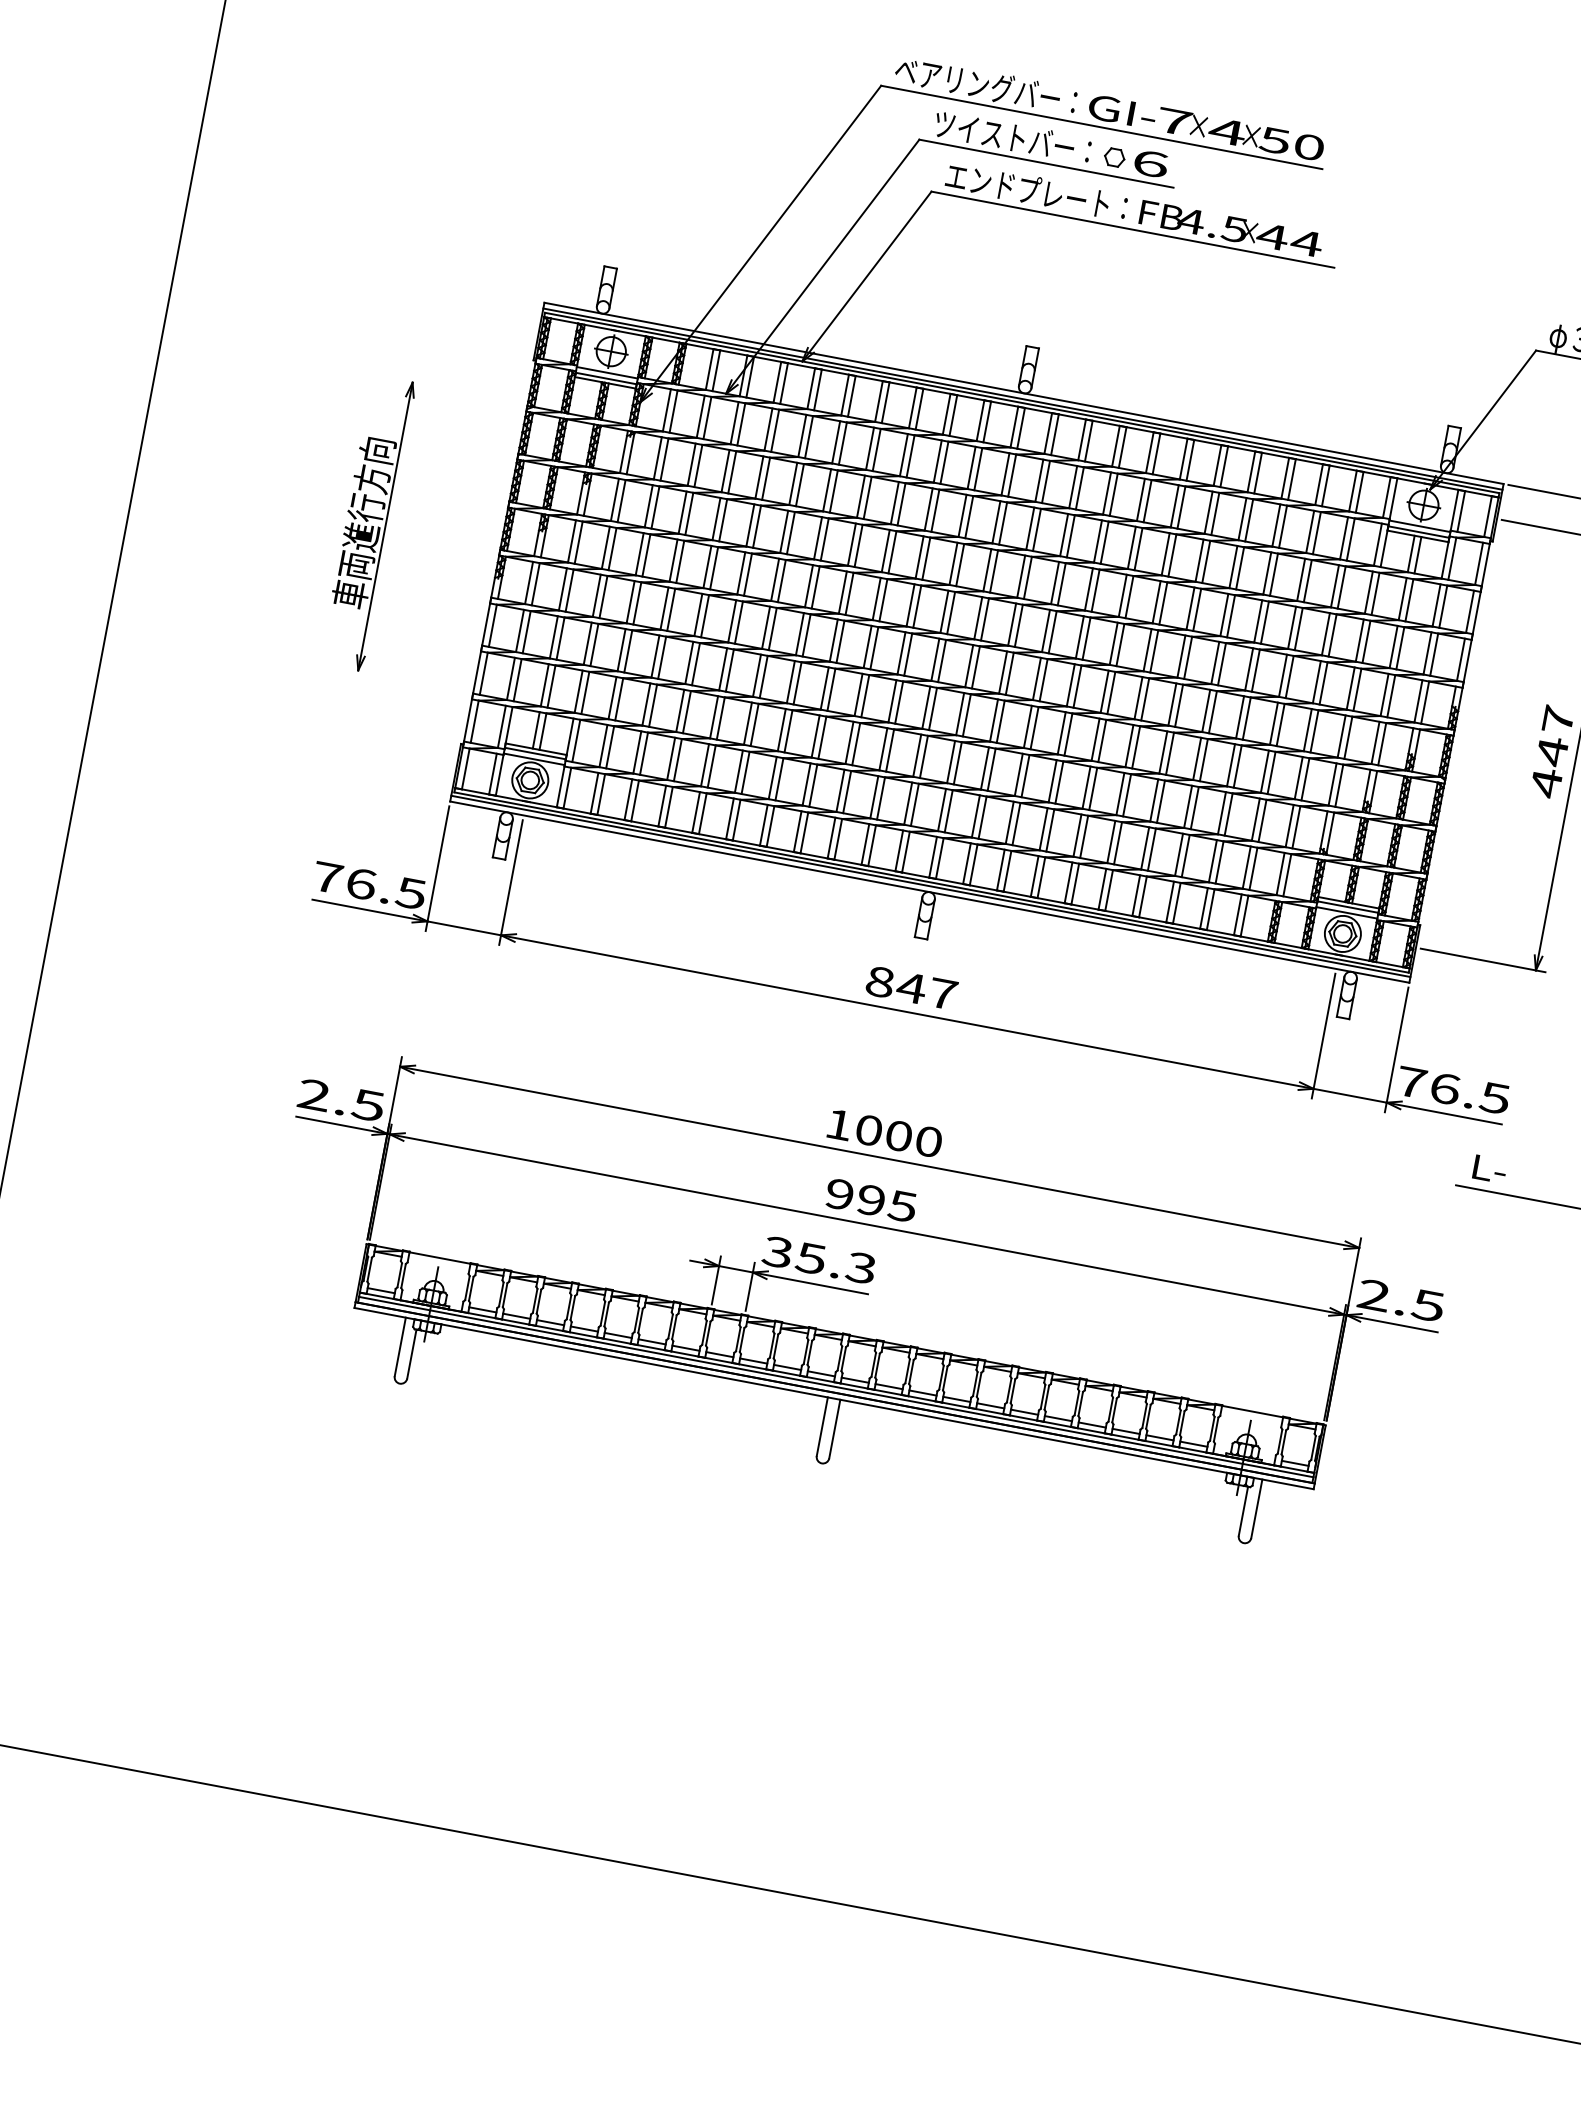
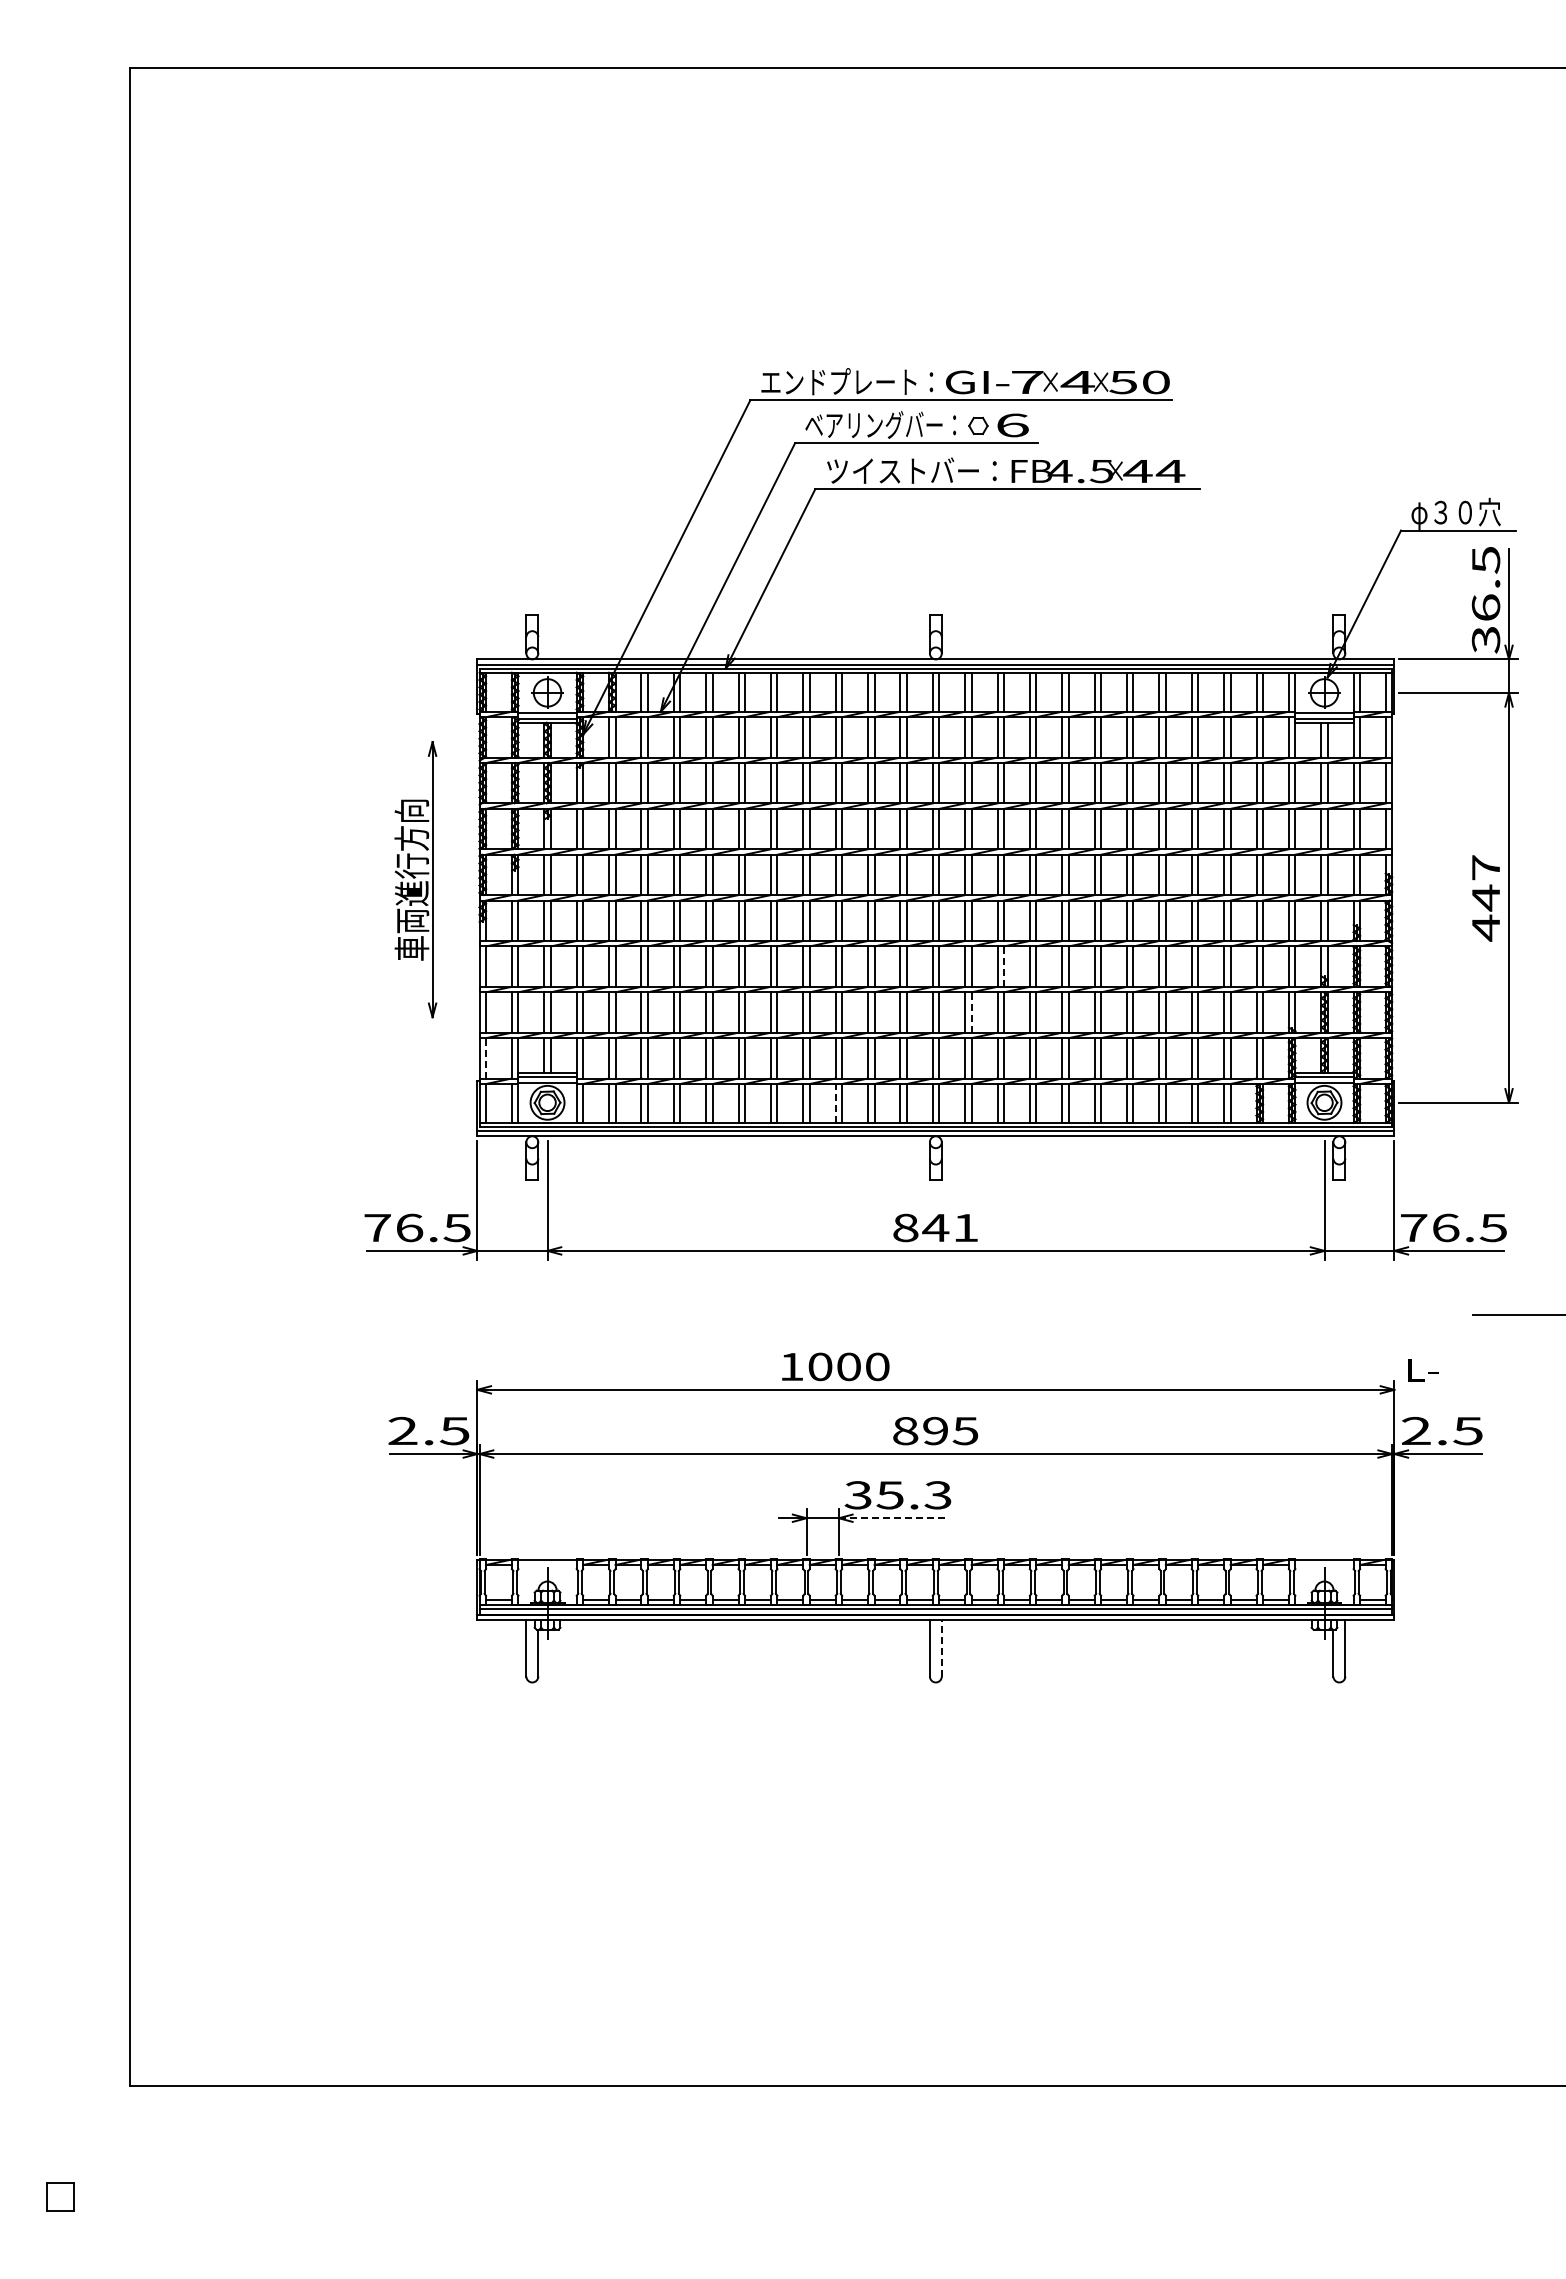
text: (978, 83) -> (839, 381), ベアリングバー： -> エンドプレート：
text: (1012, 136) -> (880, 424), ツイストバー： -> ベアリングバー：
text: (1036, 191) -> (912, 470), エンドプレート： -> ツイストバー：
part: (367, 522) -> (415, 879), moved
line: (475, 720) -> (486, 1057), solid -> dashed
line: (1035, 728) -> (1004, 966), solid -> dashed
line: (991, 768) -> (971, 1011), solid -> dashed
line: (831, 838) -> (835, 1103), solid -> dashed
text: (942, 993) -> (965, 1227), 847 -> 841
text: (884, 1133) -> (835, 1366), moved
text: (1490, 1169) -> (1423, 1370), moved
text: (839, 1193) -> (905, 1430), 995 -> 895
line: (810, 1283) -> (894, 1518), solid -> dashed
line: (834, 1428) -> (941, 1648), solid -> dashed

